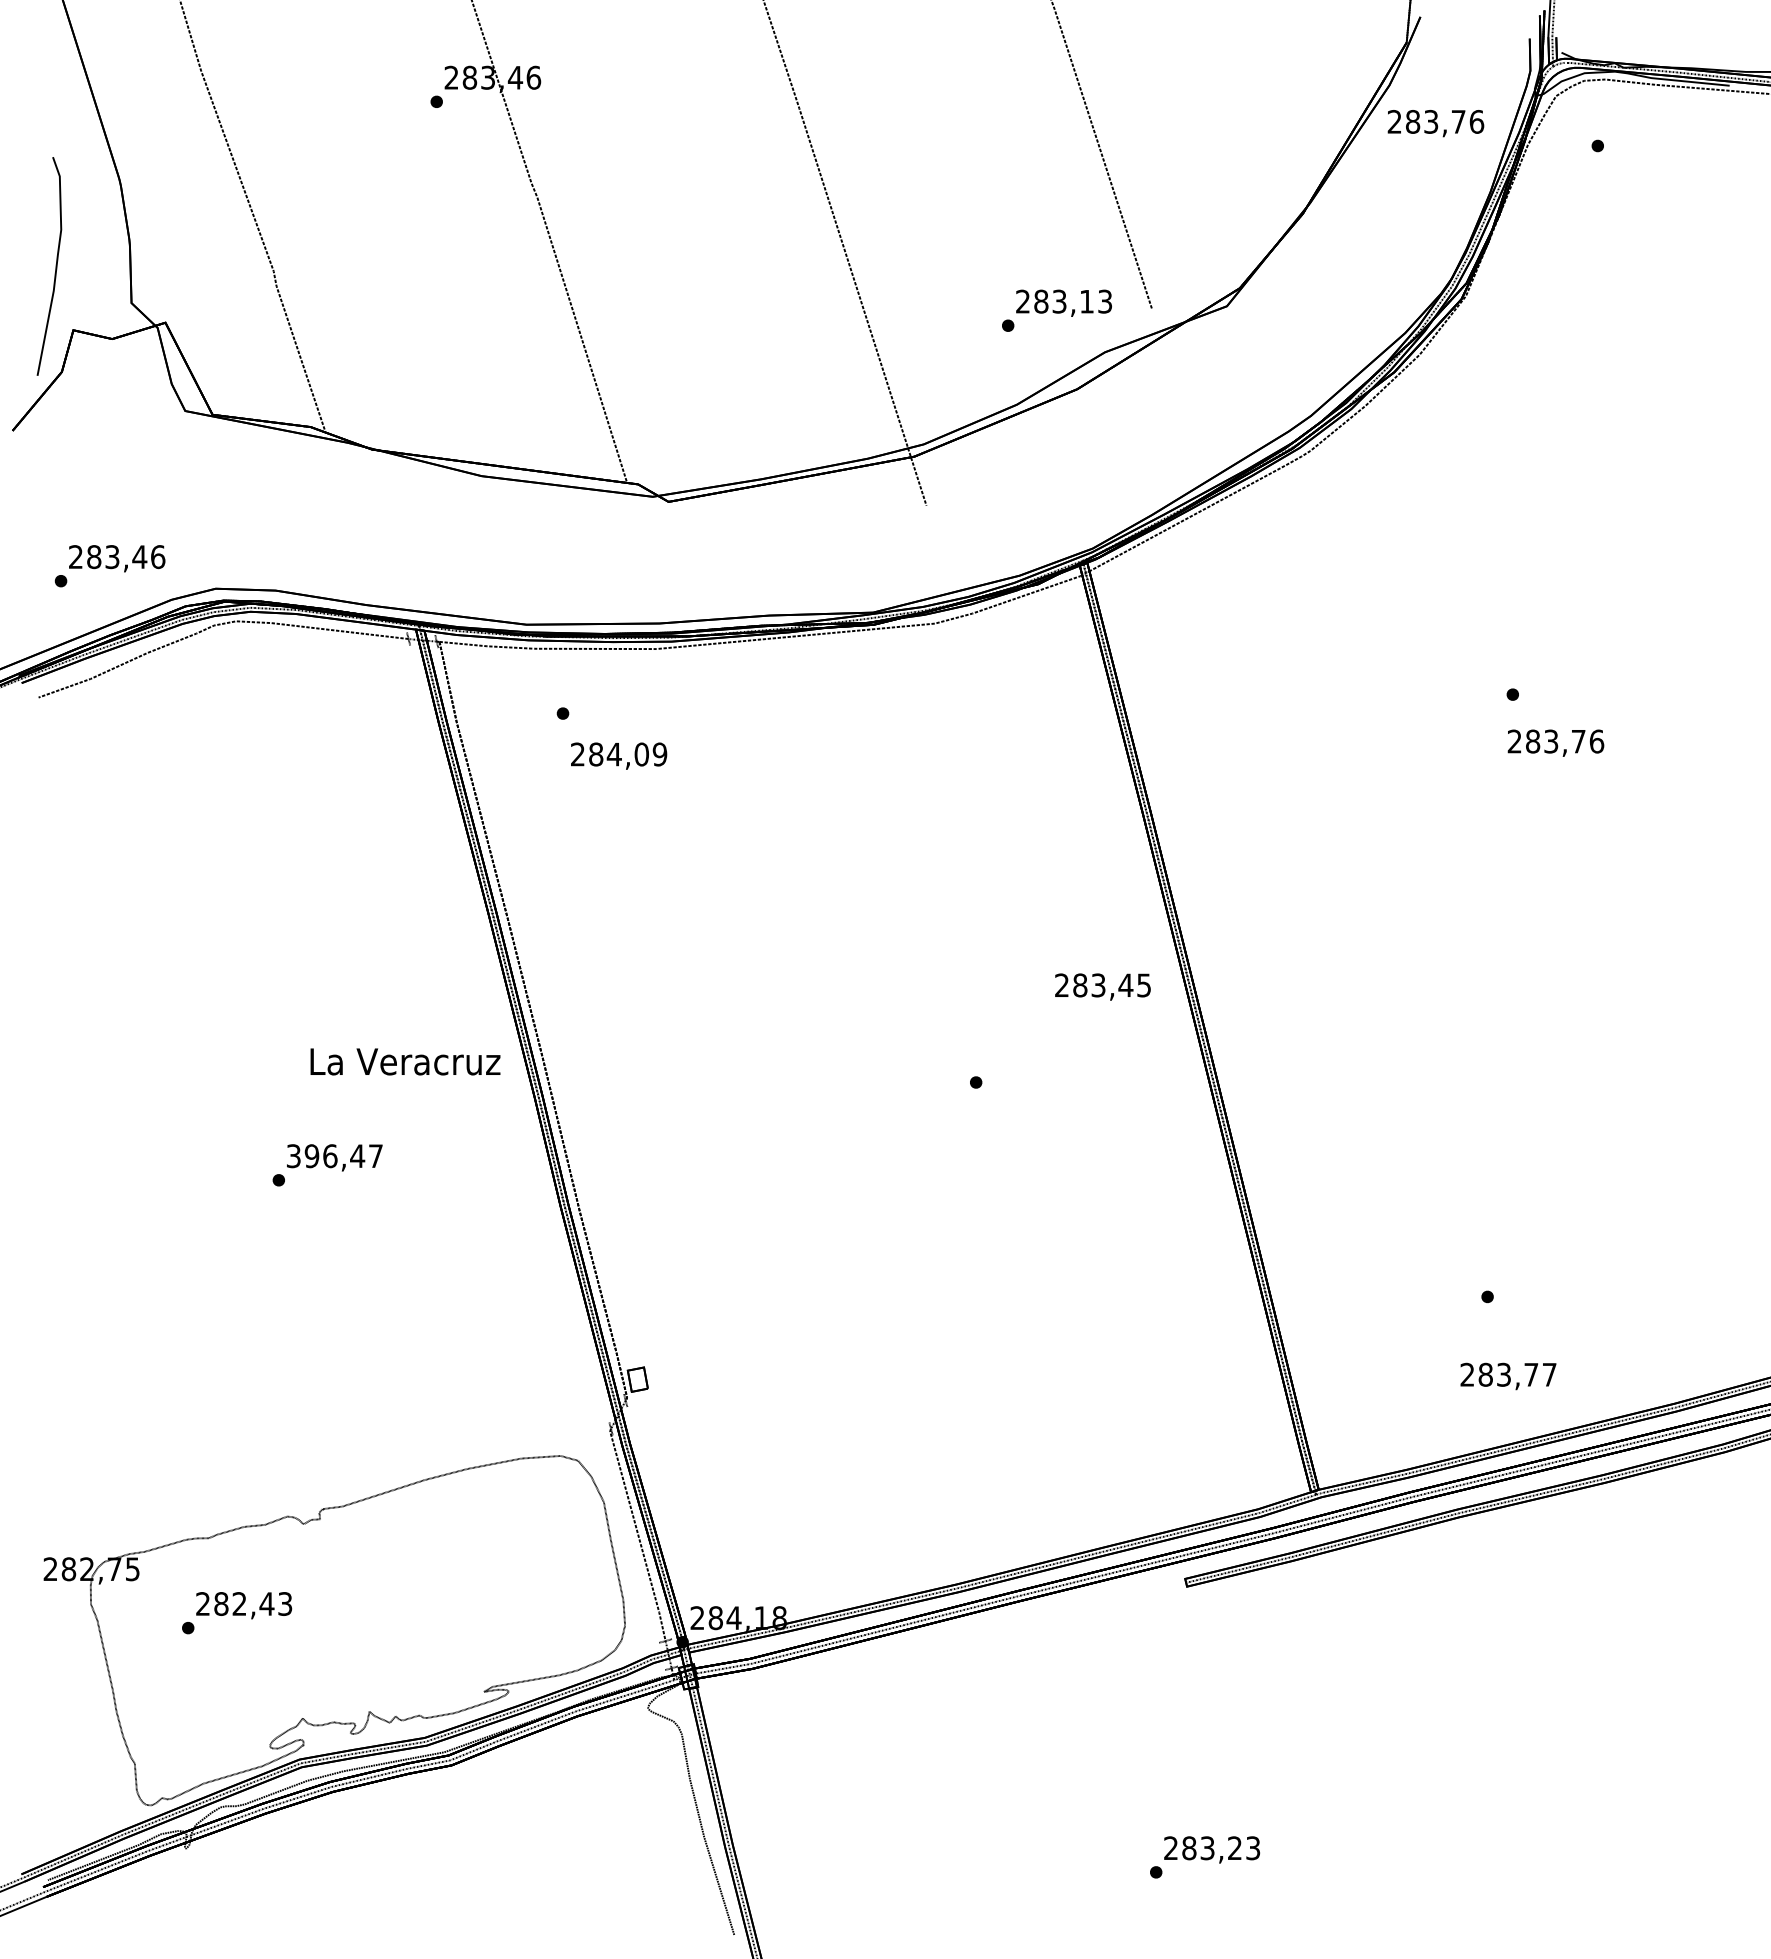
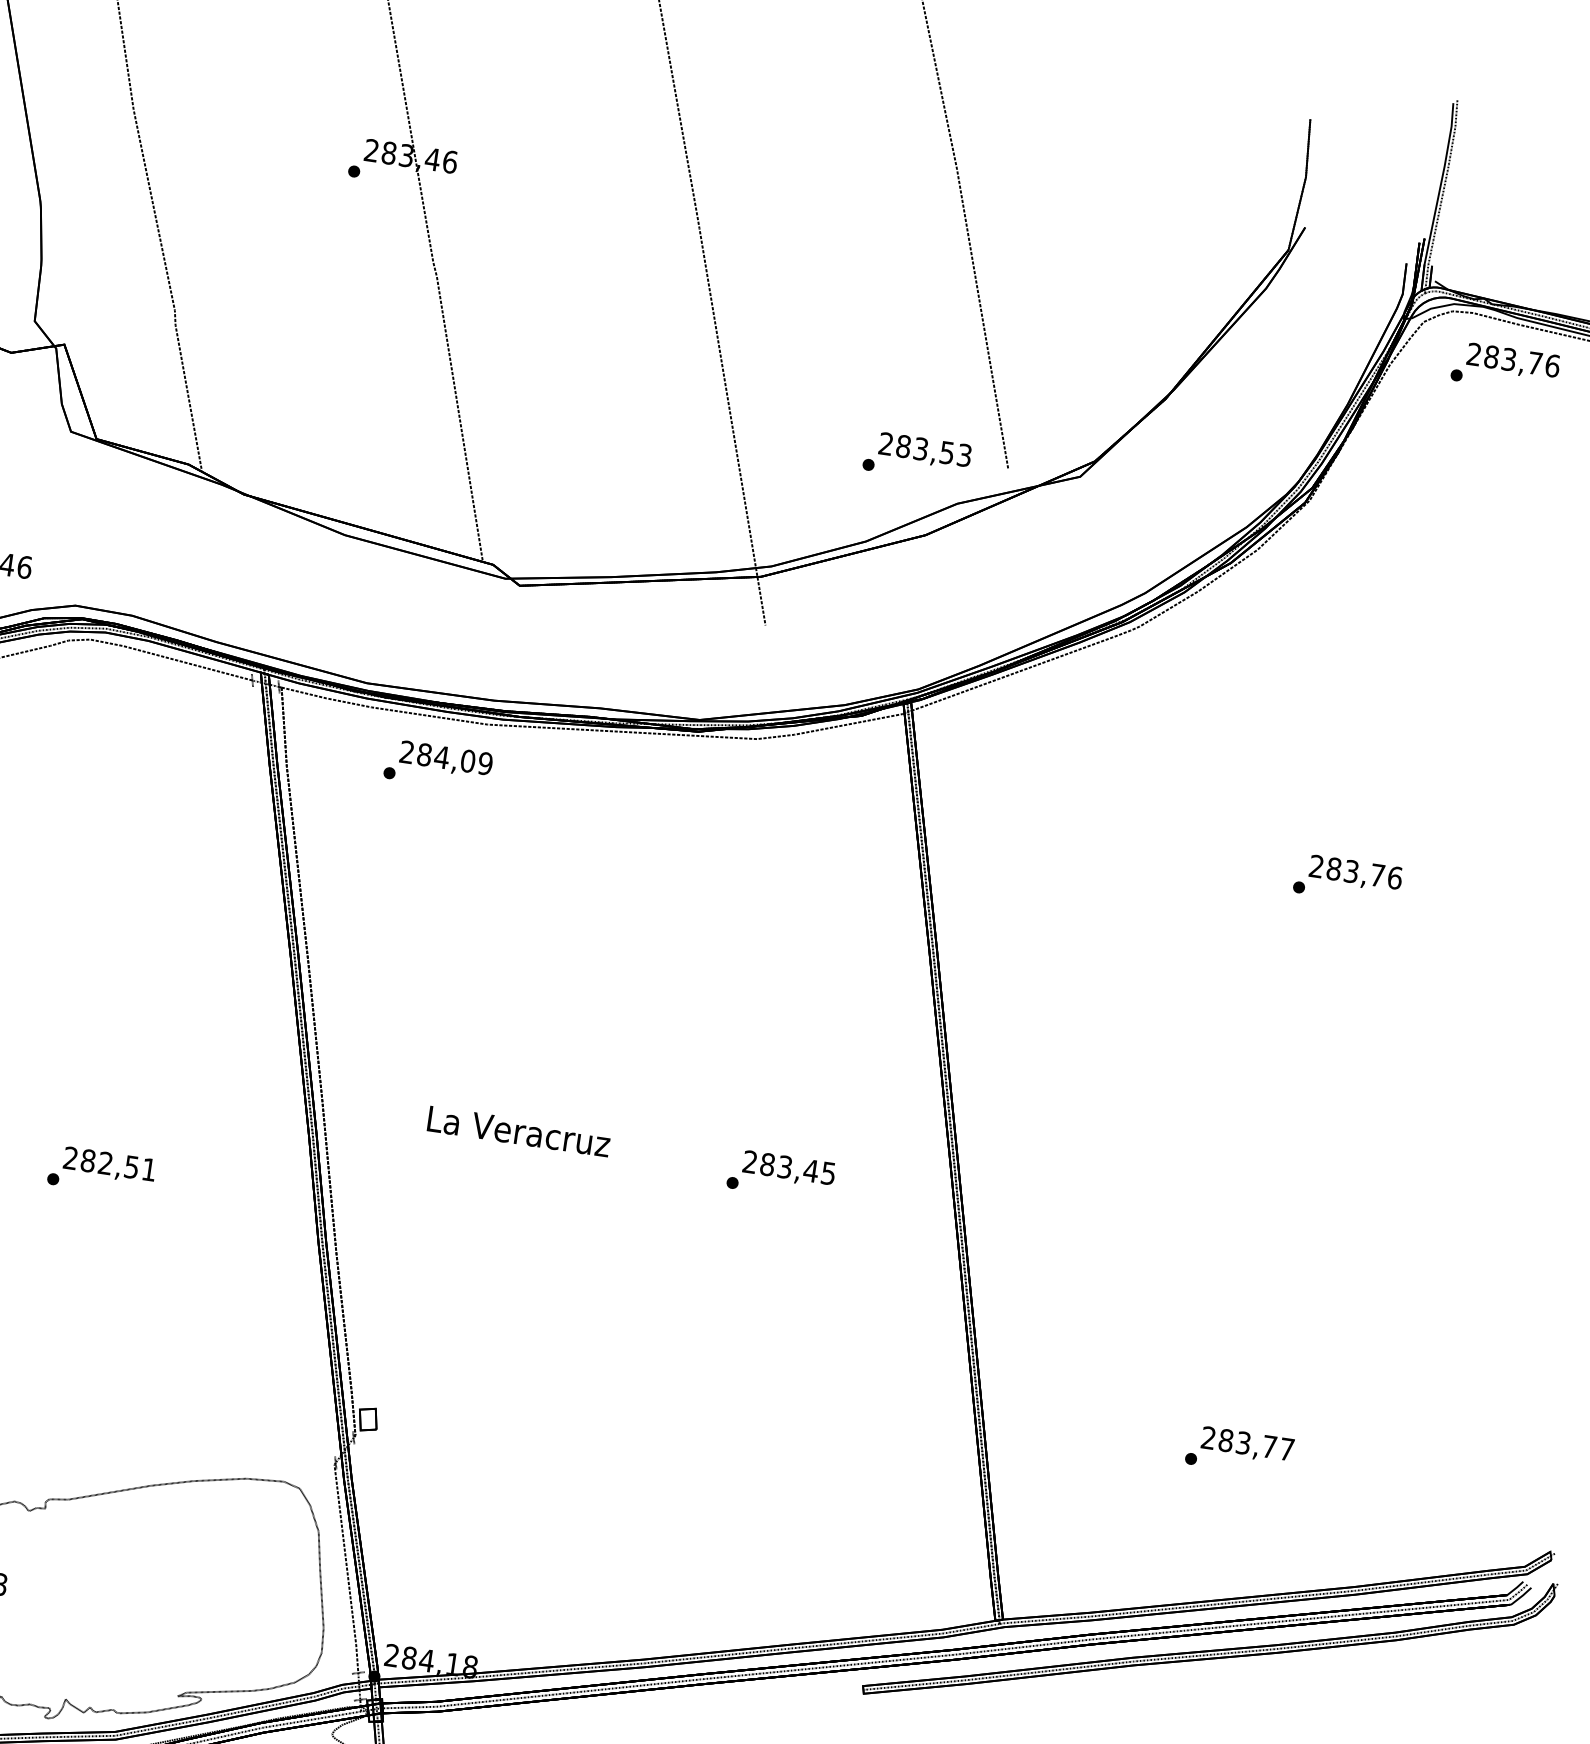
text: (1435, 123) -> (1512, 361), moved
text: (1086, 301) -> (946, 452), 283,13 -> 283,53
text: (1555, 742) -> (1355, 873), moved
text: (619, 755) -> (446, 759), moved
text: (1102, 986) -> (788, 1168), moved
text: (405, 1061) -> (519, 1131), moved
text: (334, 1156) -> (109, 1164), 396,47 -> 282,51
text: (1508, 1376) -> (1247, 1445), moved

